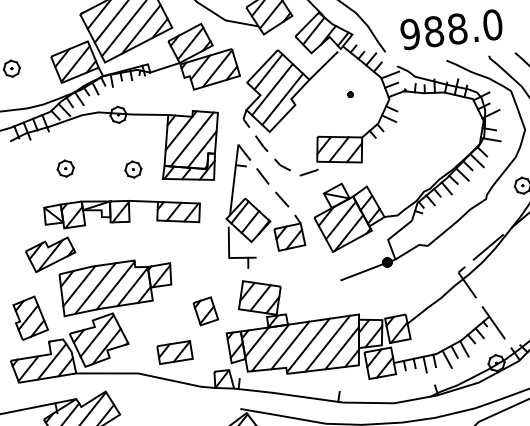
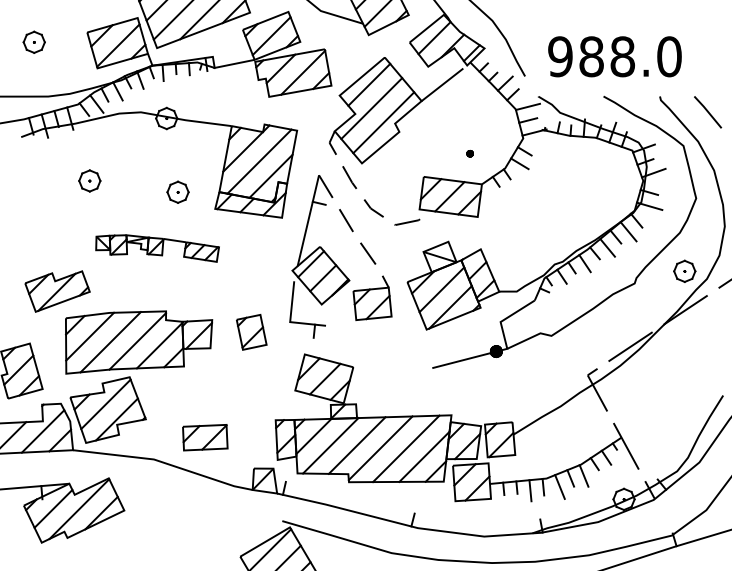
part: (350, 94) -> (469, 153), moved
part: (122, 213) -> (157, 248), size x0.6
part: (205, 311) -> (251, 332), moved

